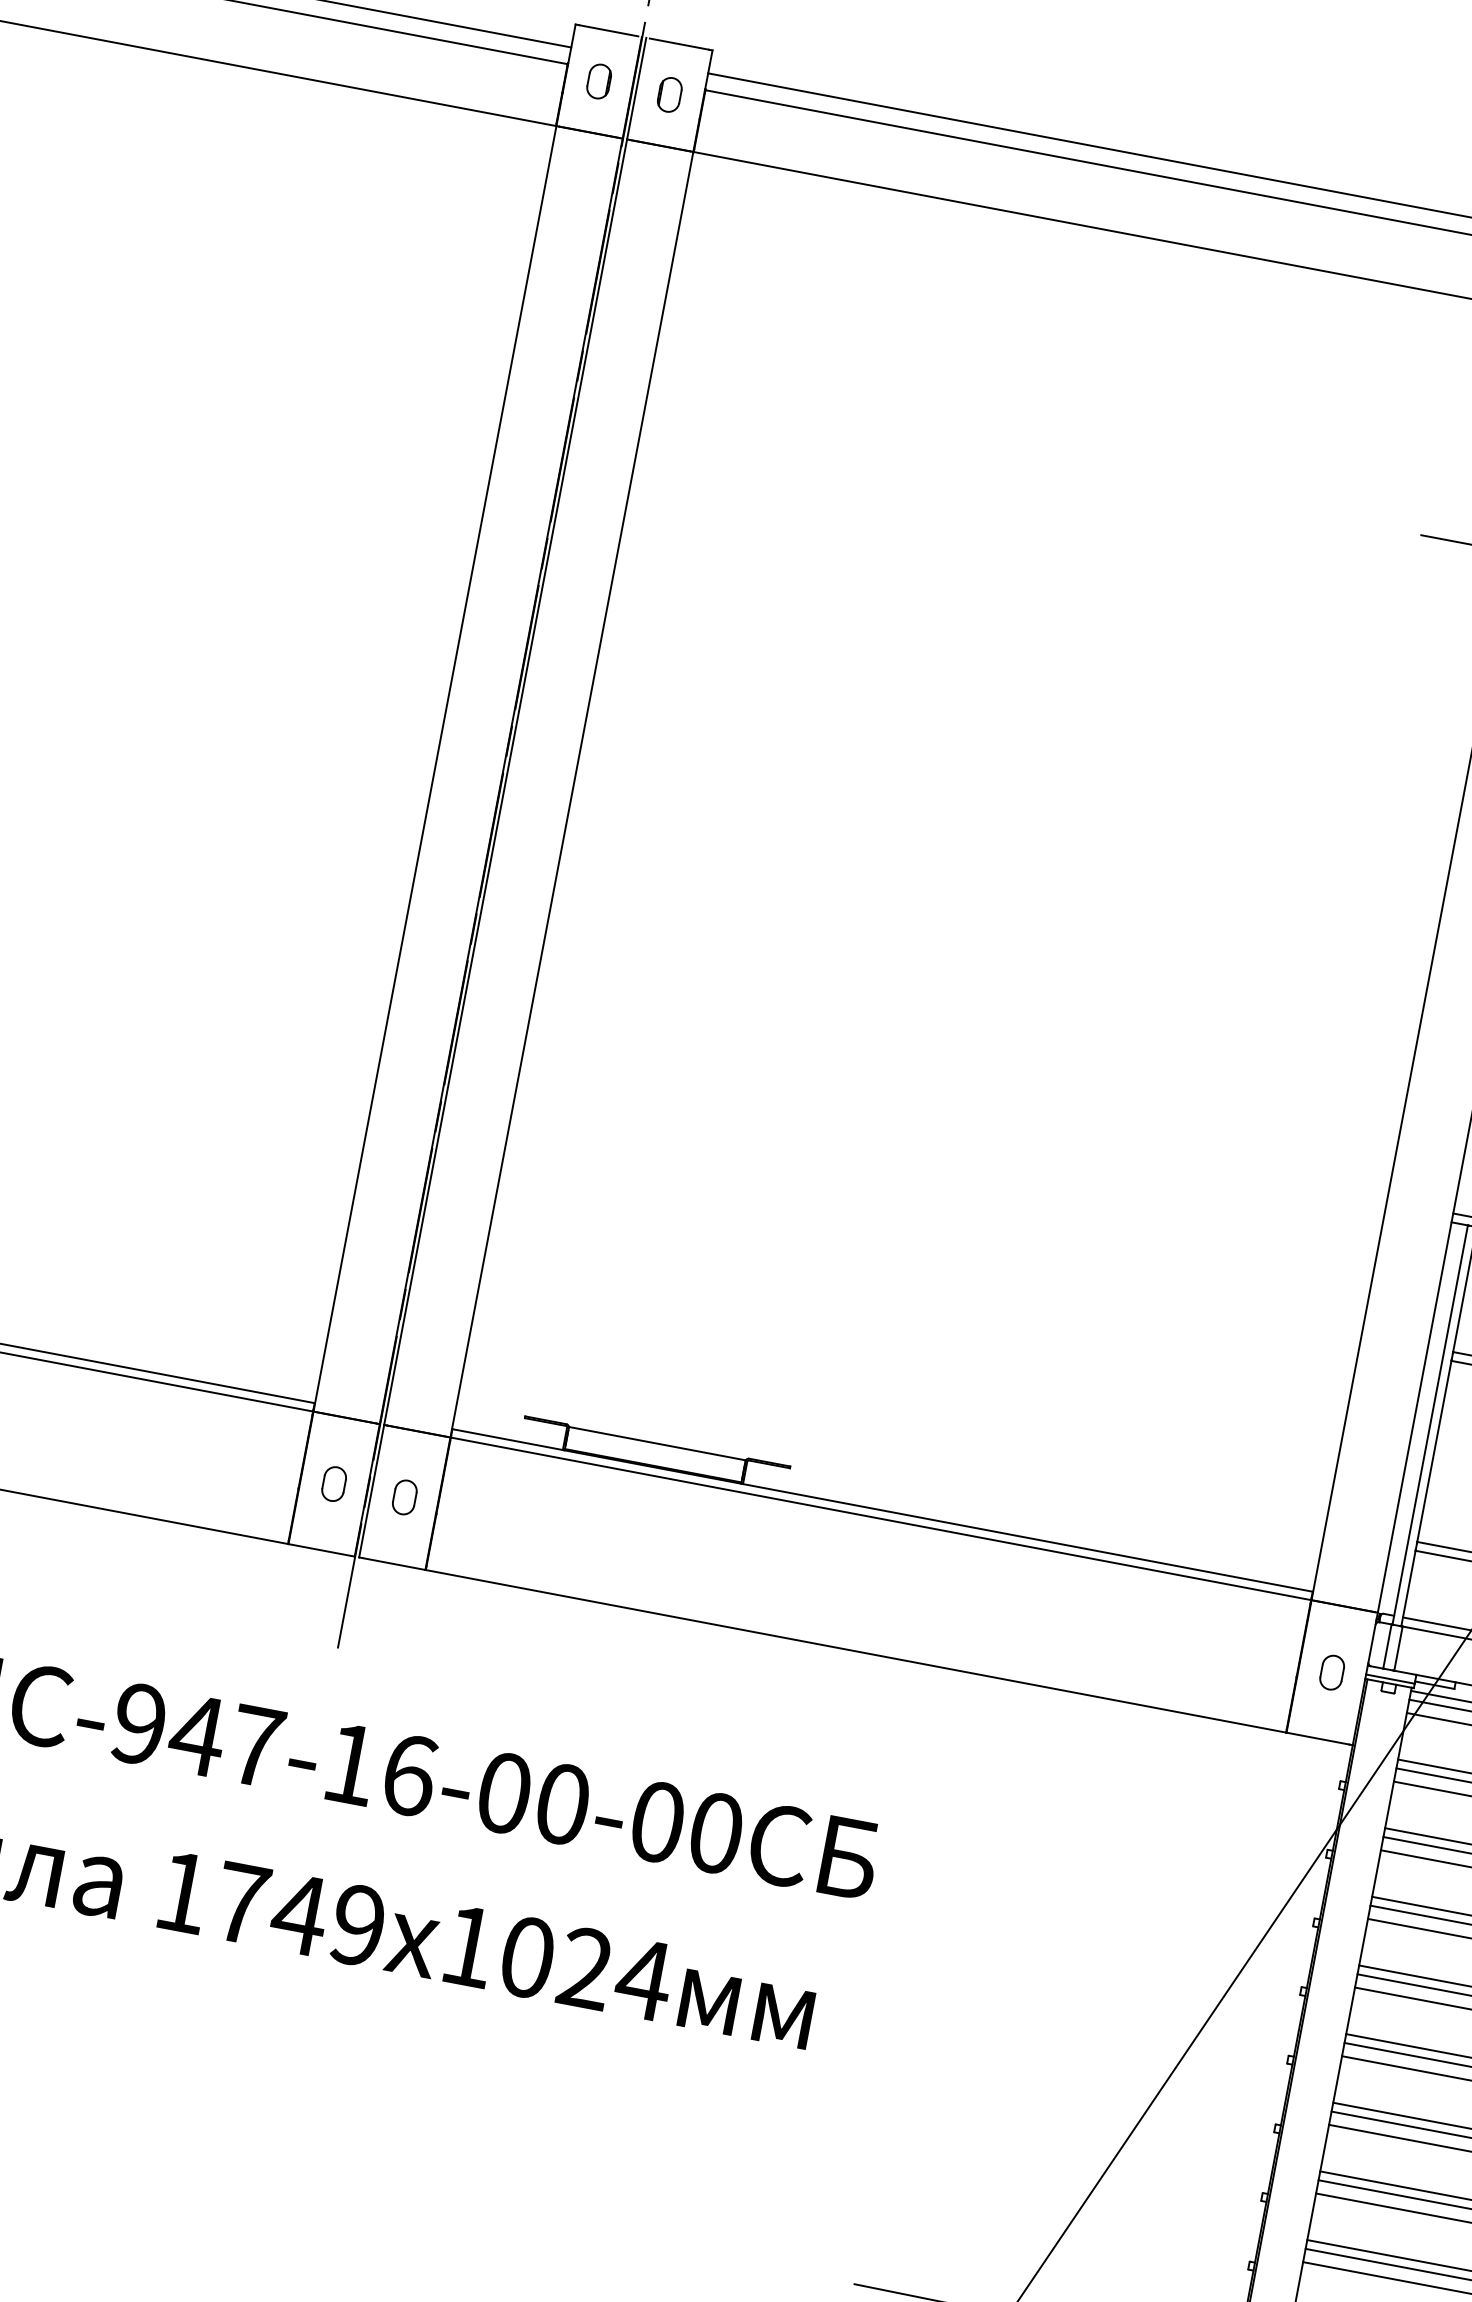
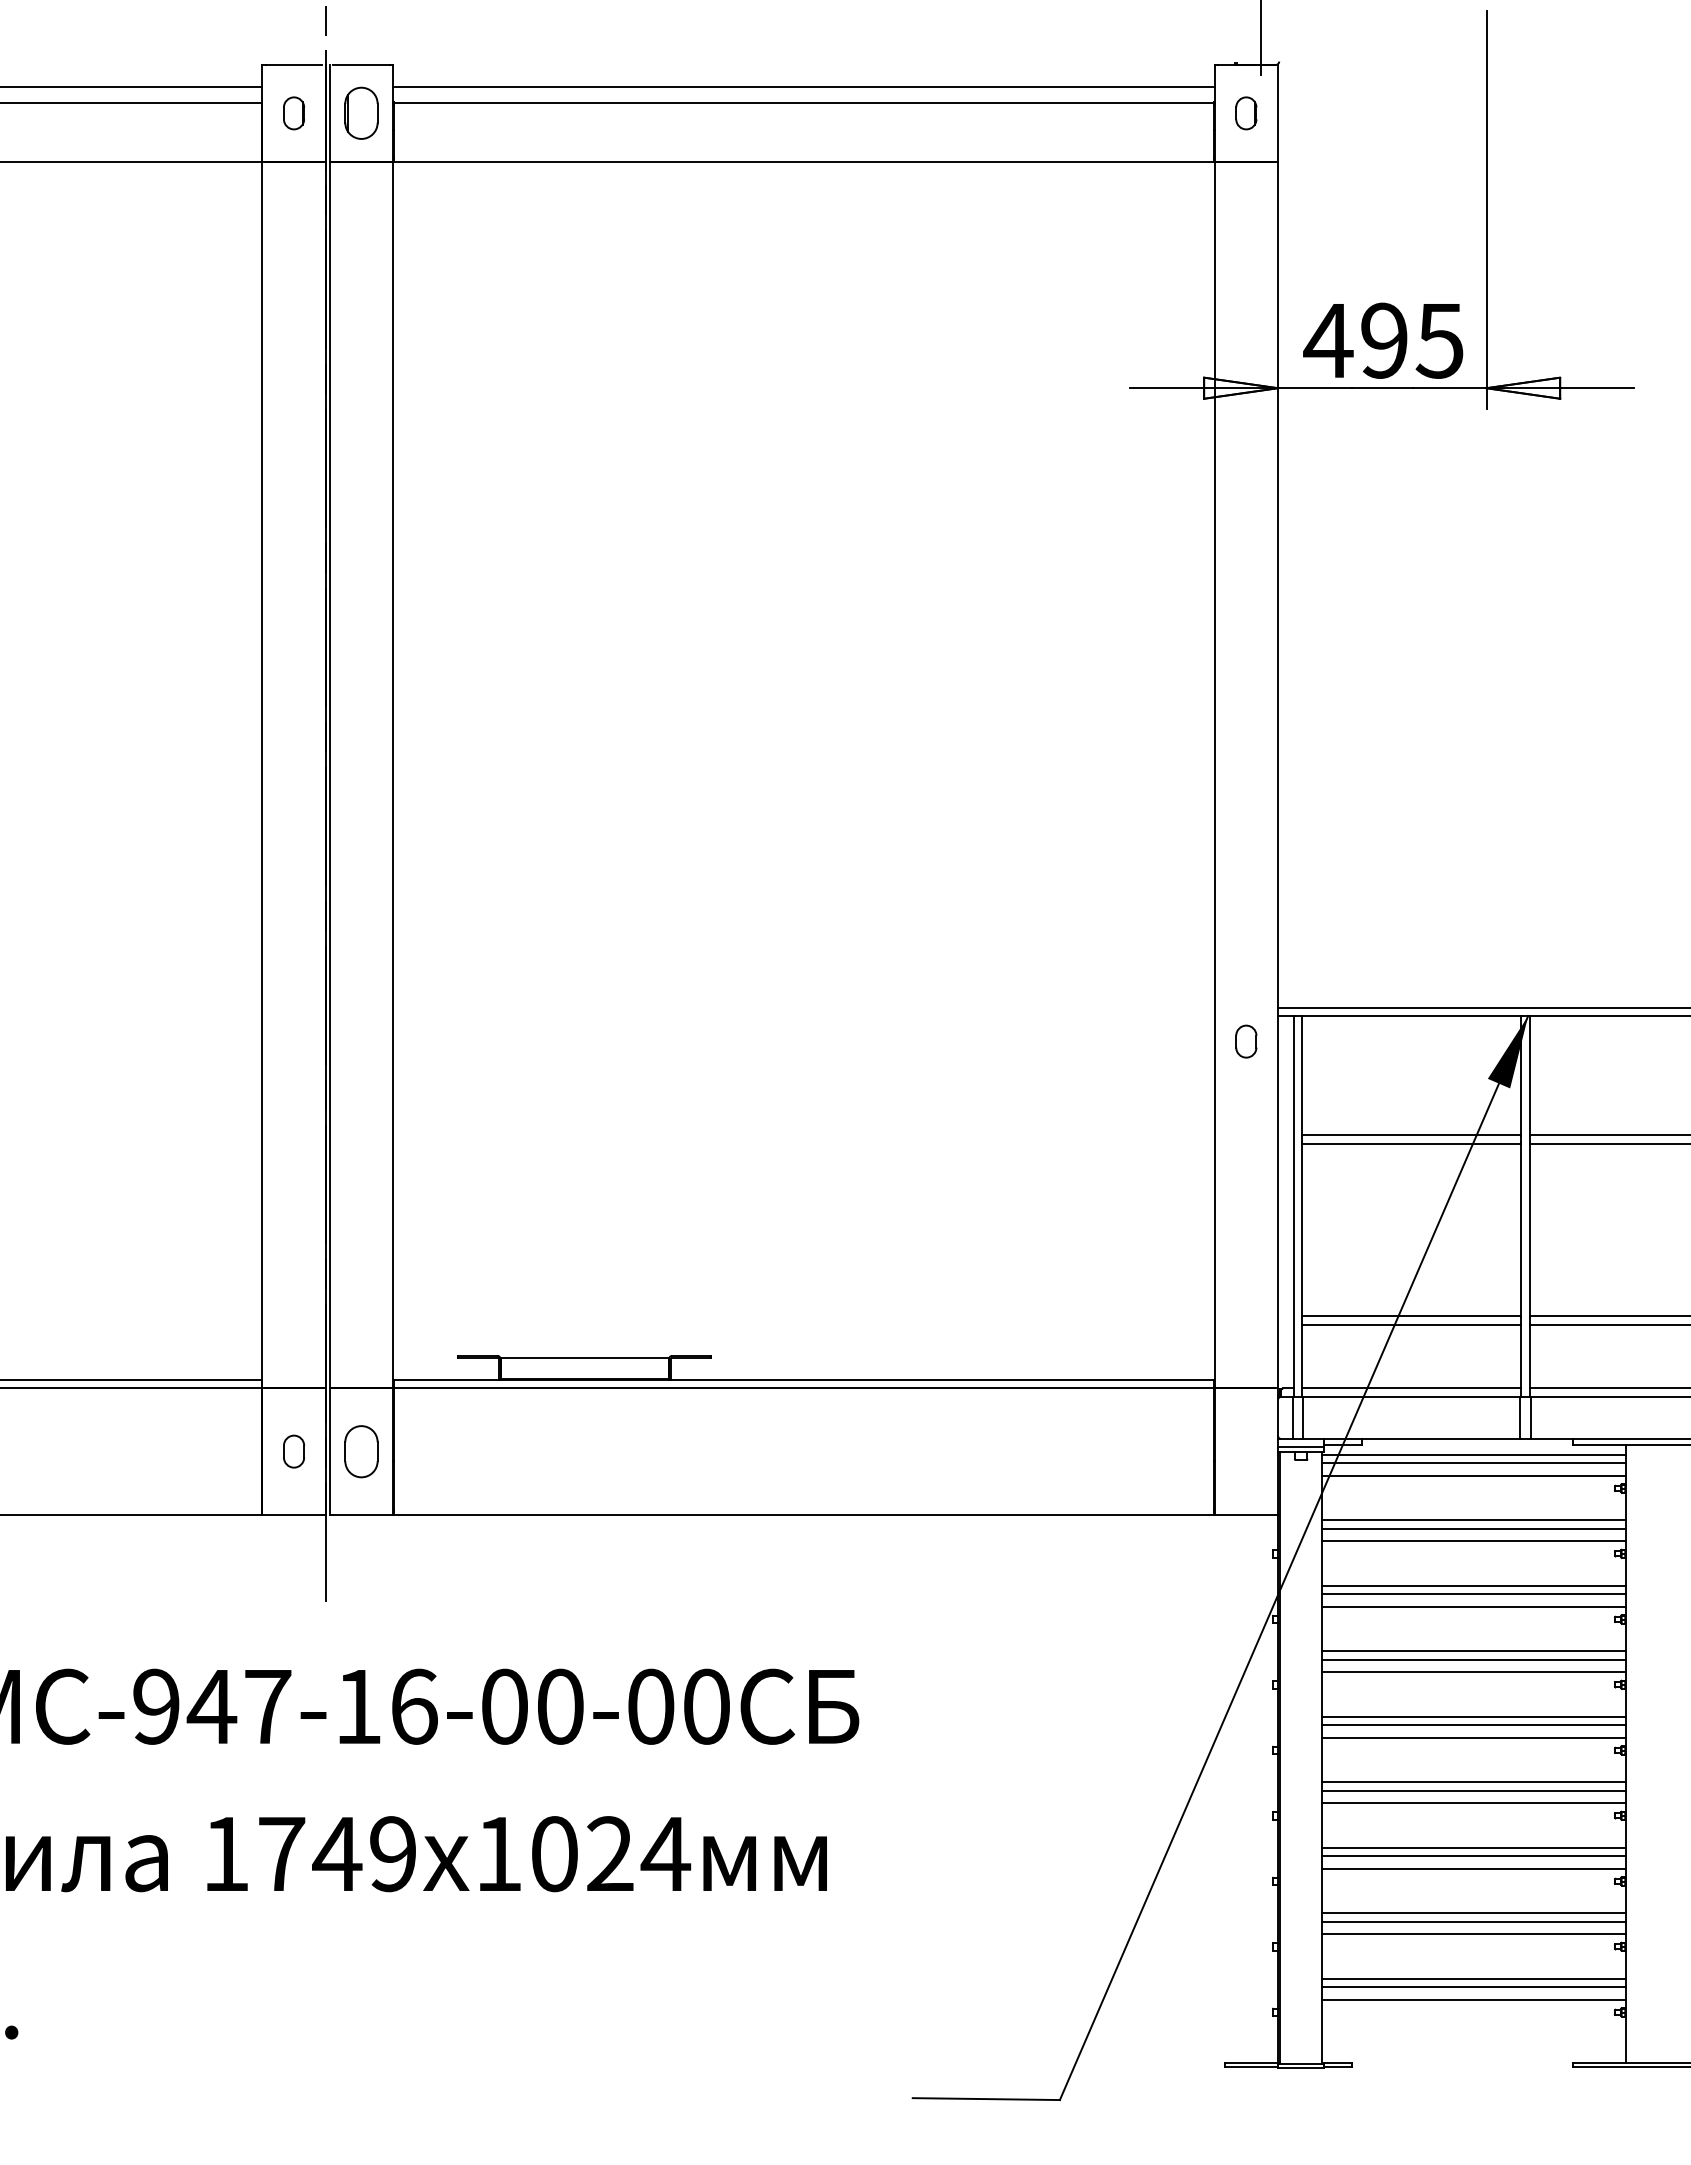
part: (669, 95) -> (361, 113), size x1.6
part: (404, 1497) -> (361, 1451), size x1.6
part: (1332, 1672) -> (1246, 1041), moved

